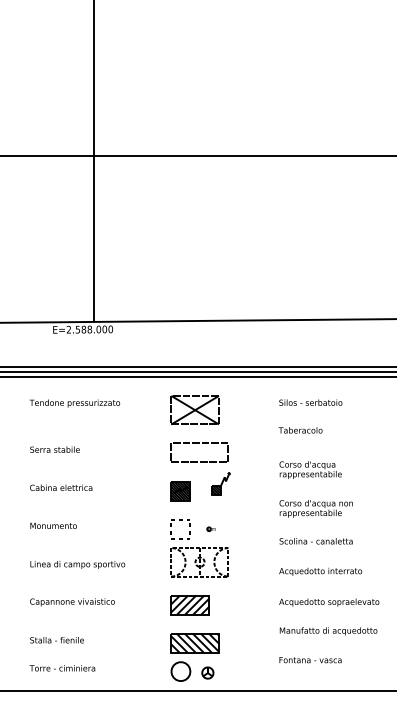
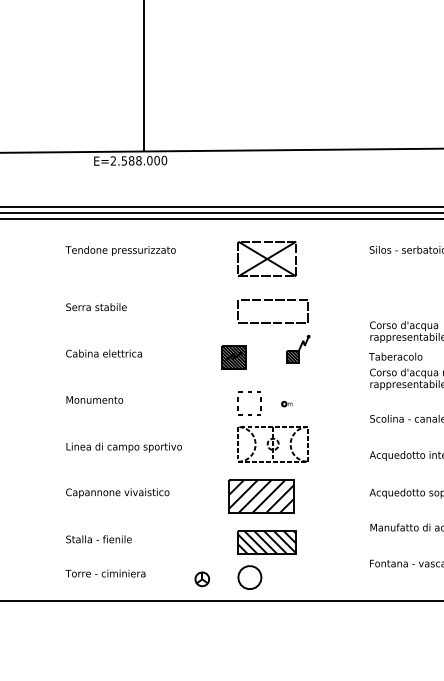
text: (300, 430) -> (395, 356), moved
part: (180, 491) -> (233, 358), moved
part: (189, 605) -> (260, 497), size x1.4
part: (207, 672) -> (201, 578), moved

